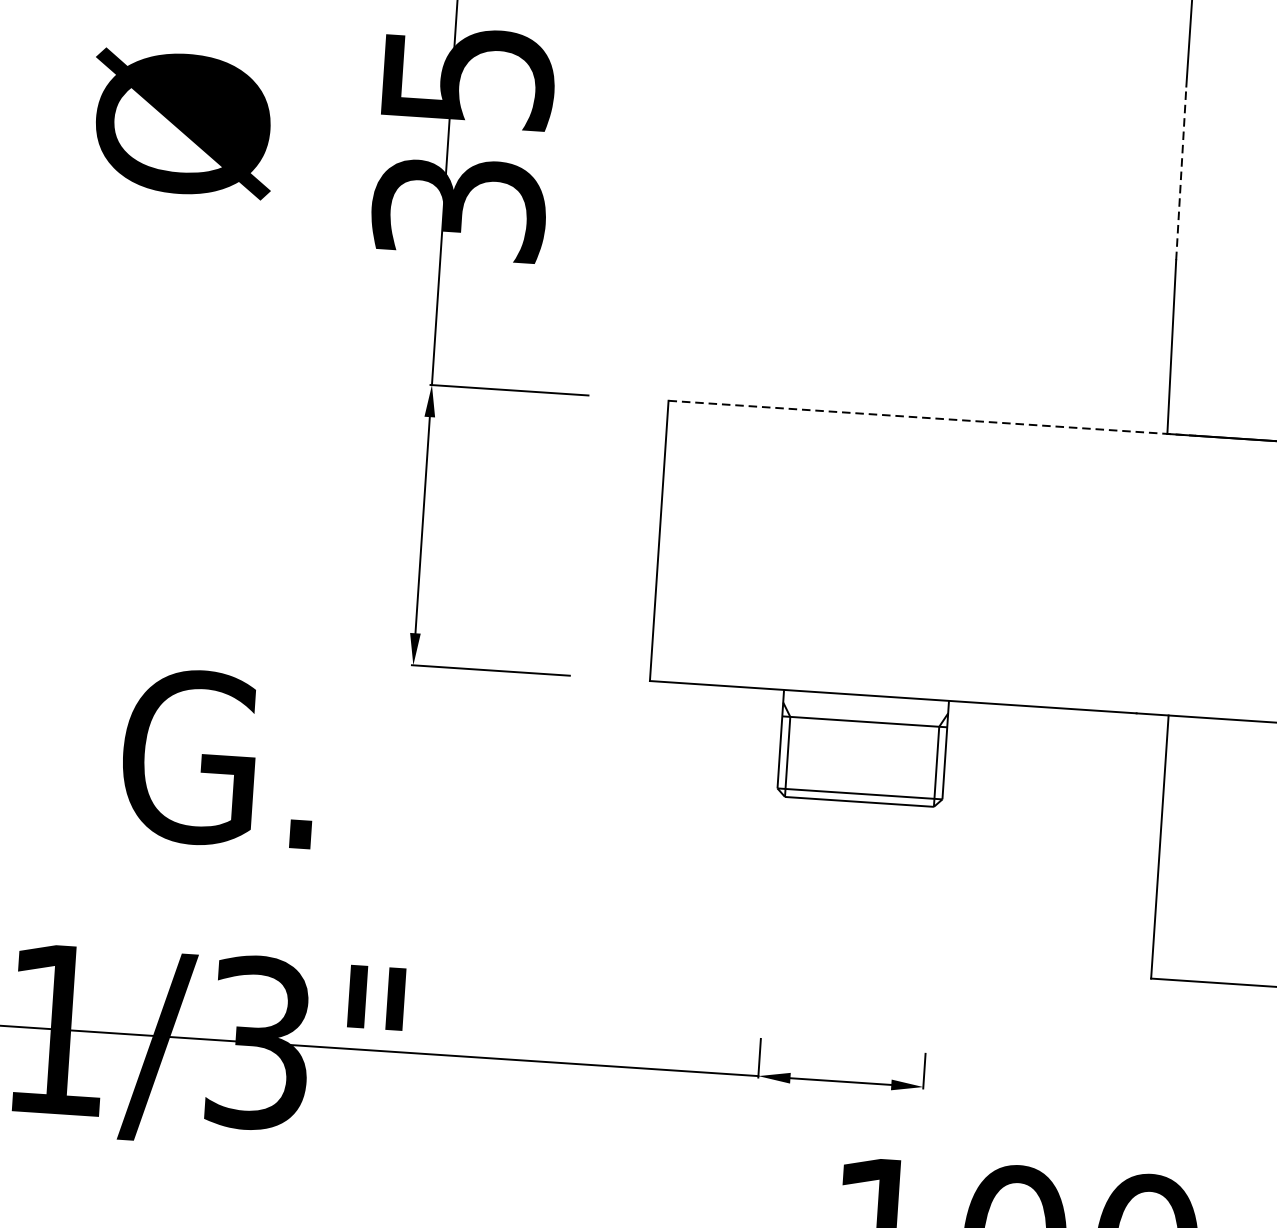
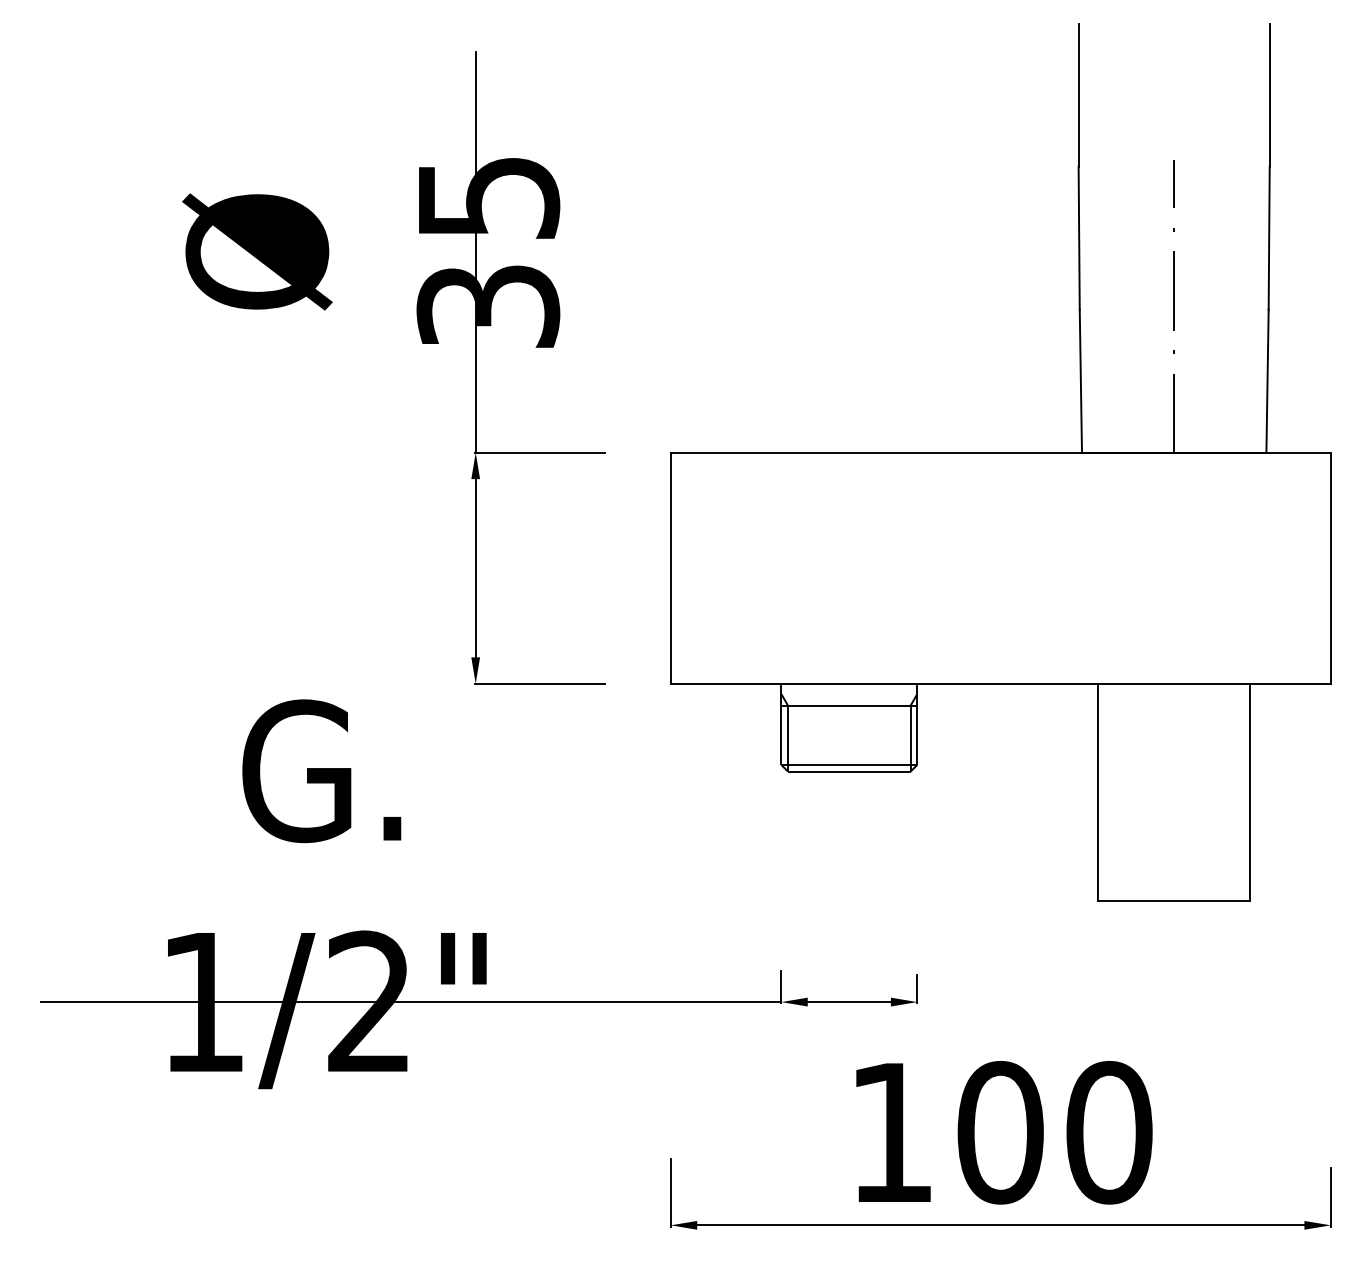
line: (1181, 173) -> (1079, 238), dashed -> solid
line: (932, 418) -> (888, 452), dashed -> solid
text: (258, 1043) -> (369, 1002), 1/3" -> 1/2"

